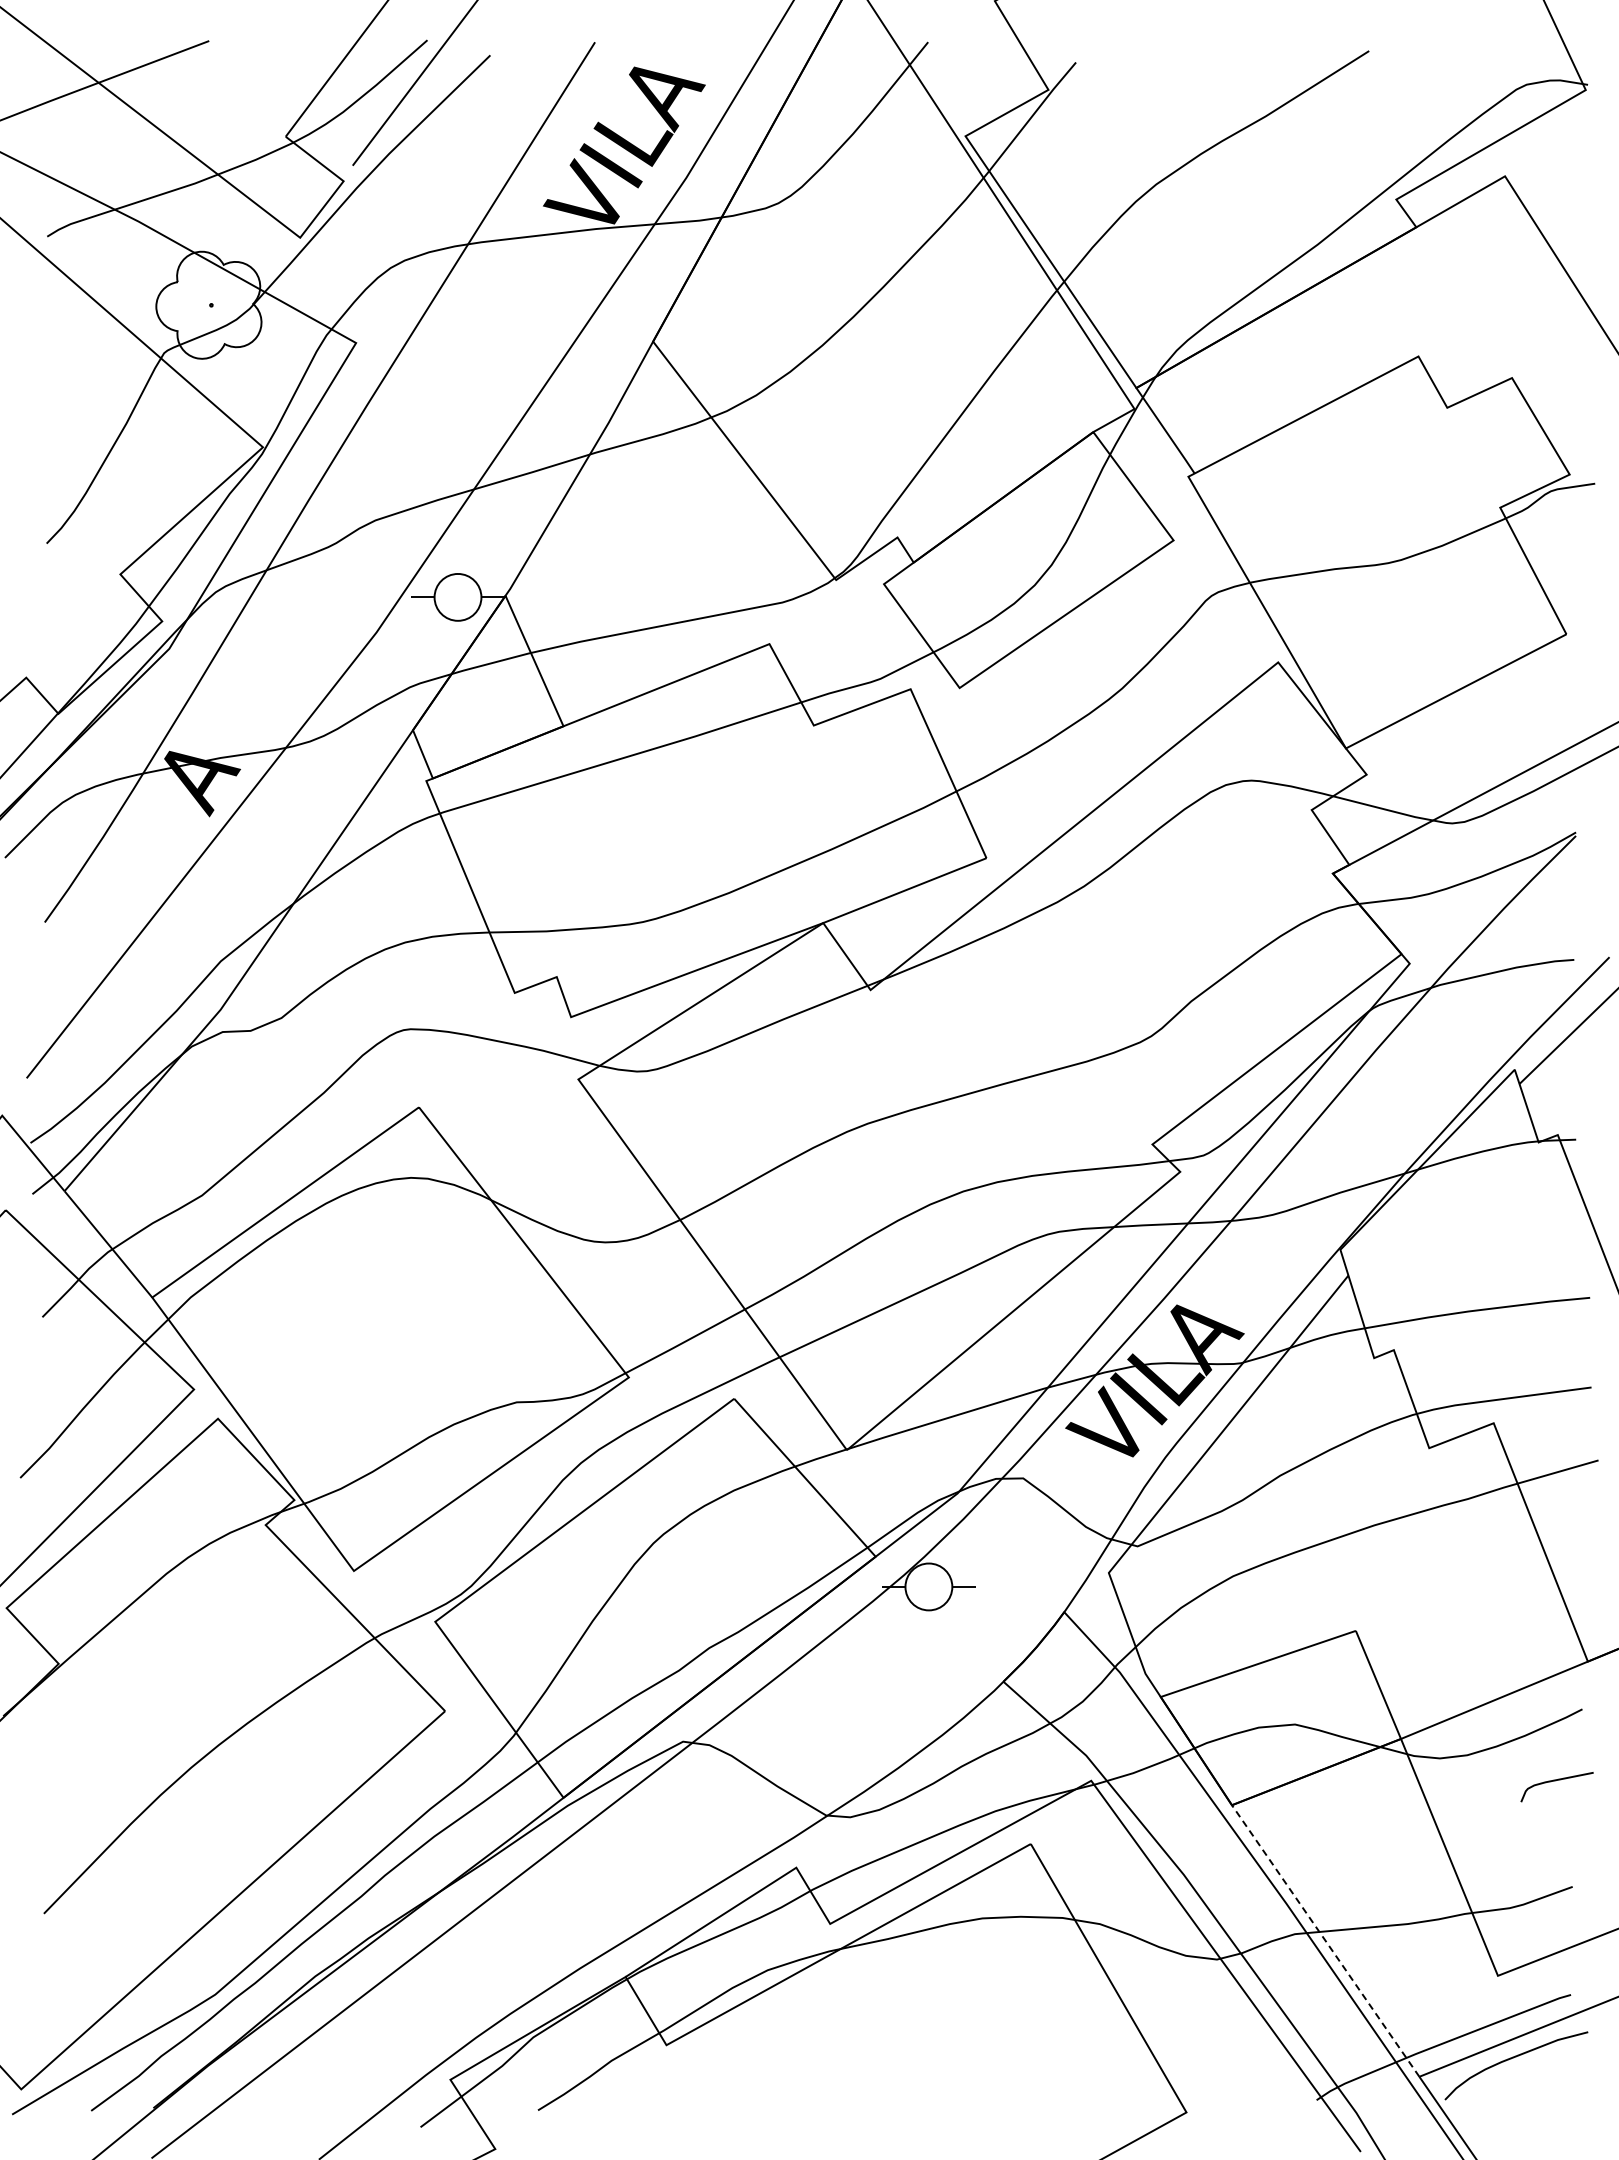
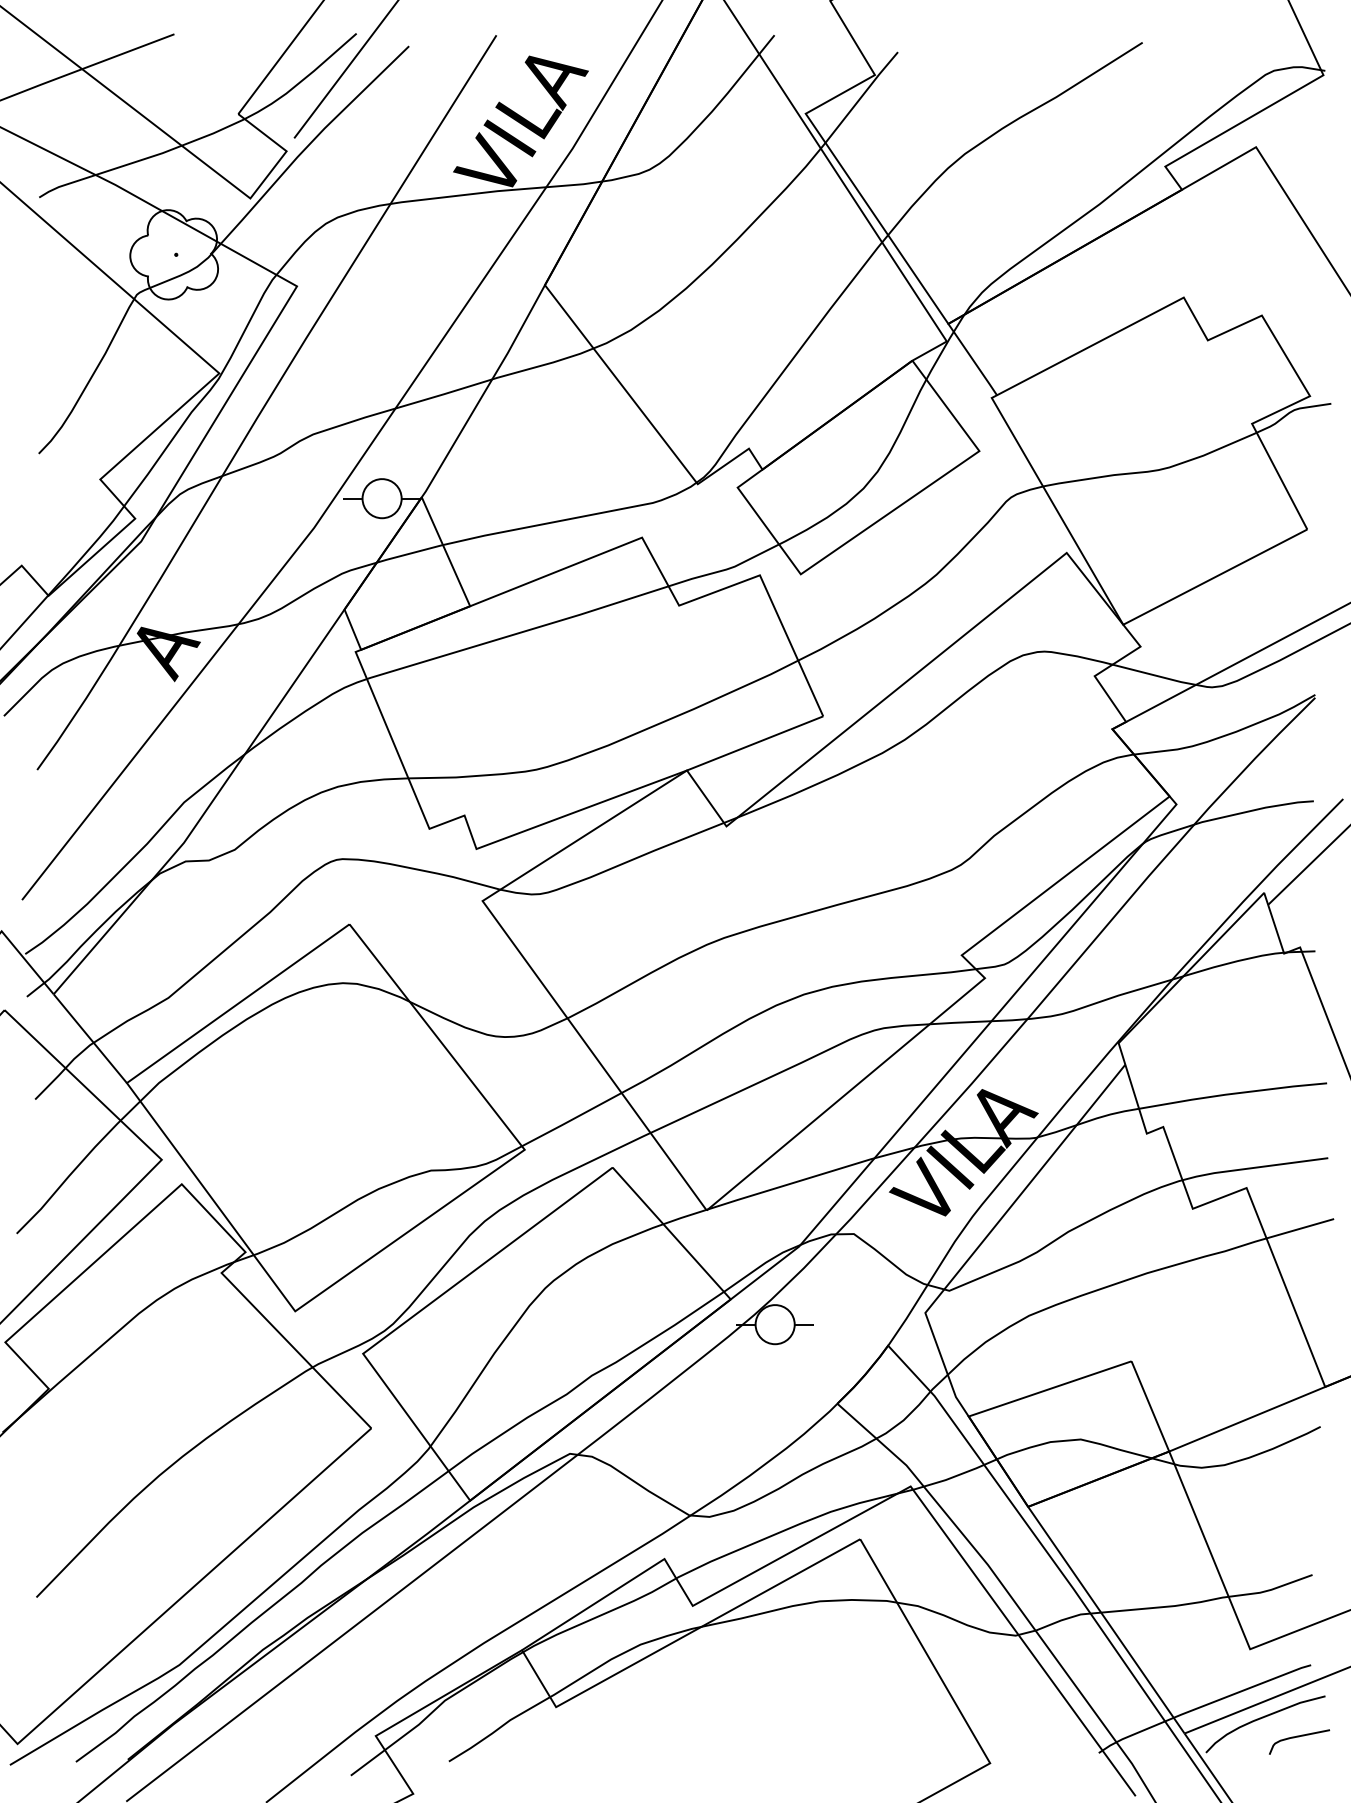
curve: (1555, 1781) -> (1298, 1737), moved
line: (1325, 1941) -> (1106, 1620), dashed -> solid

